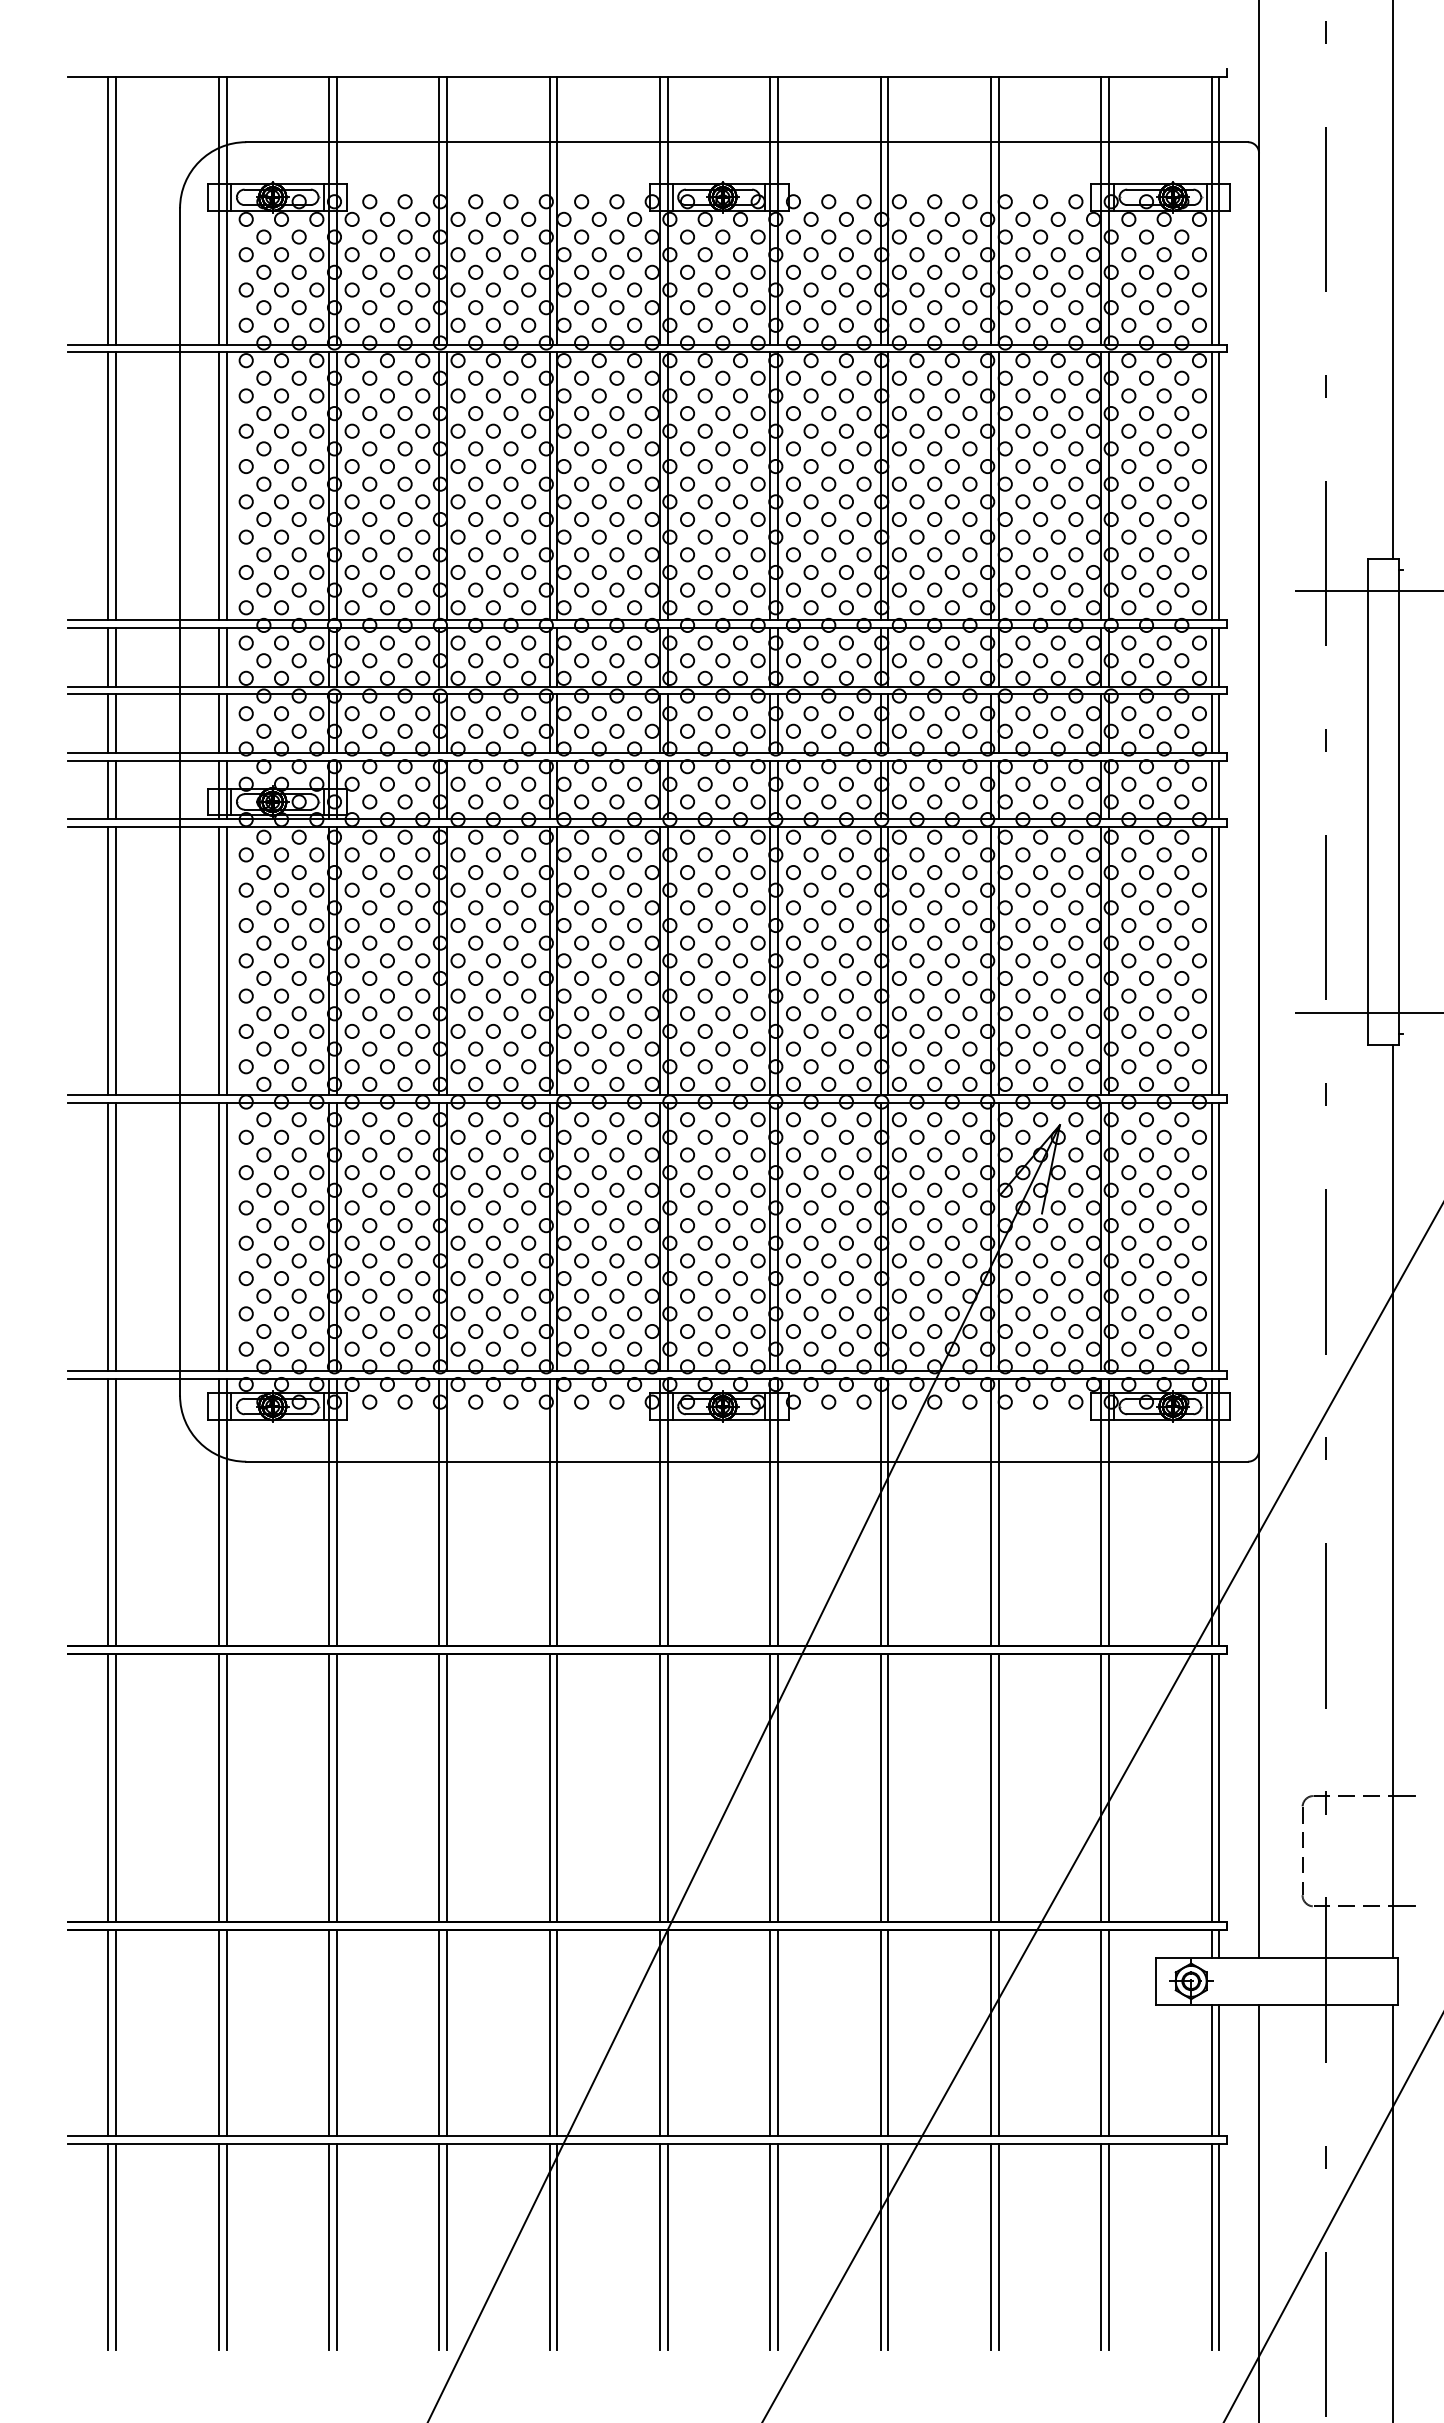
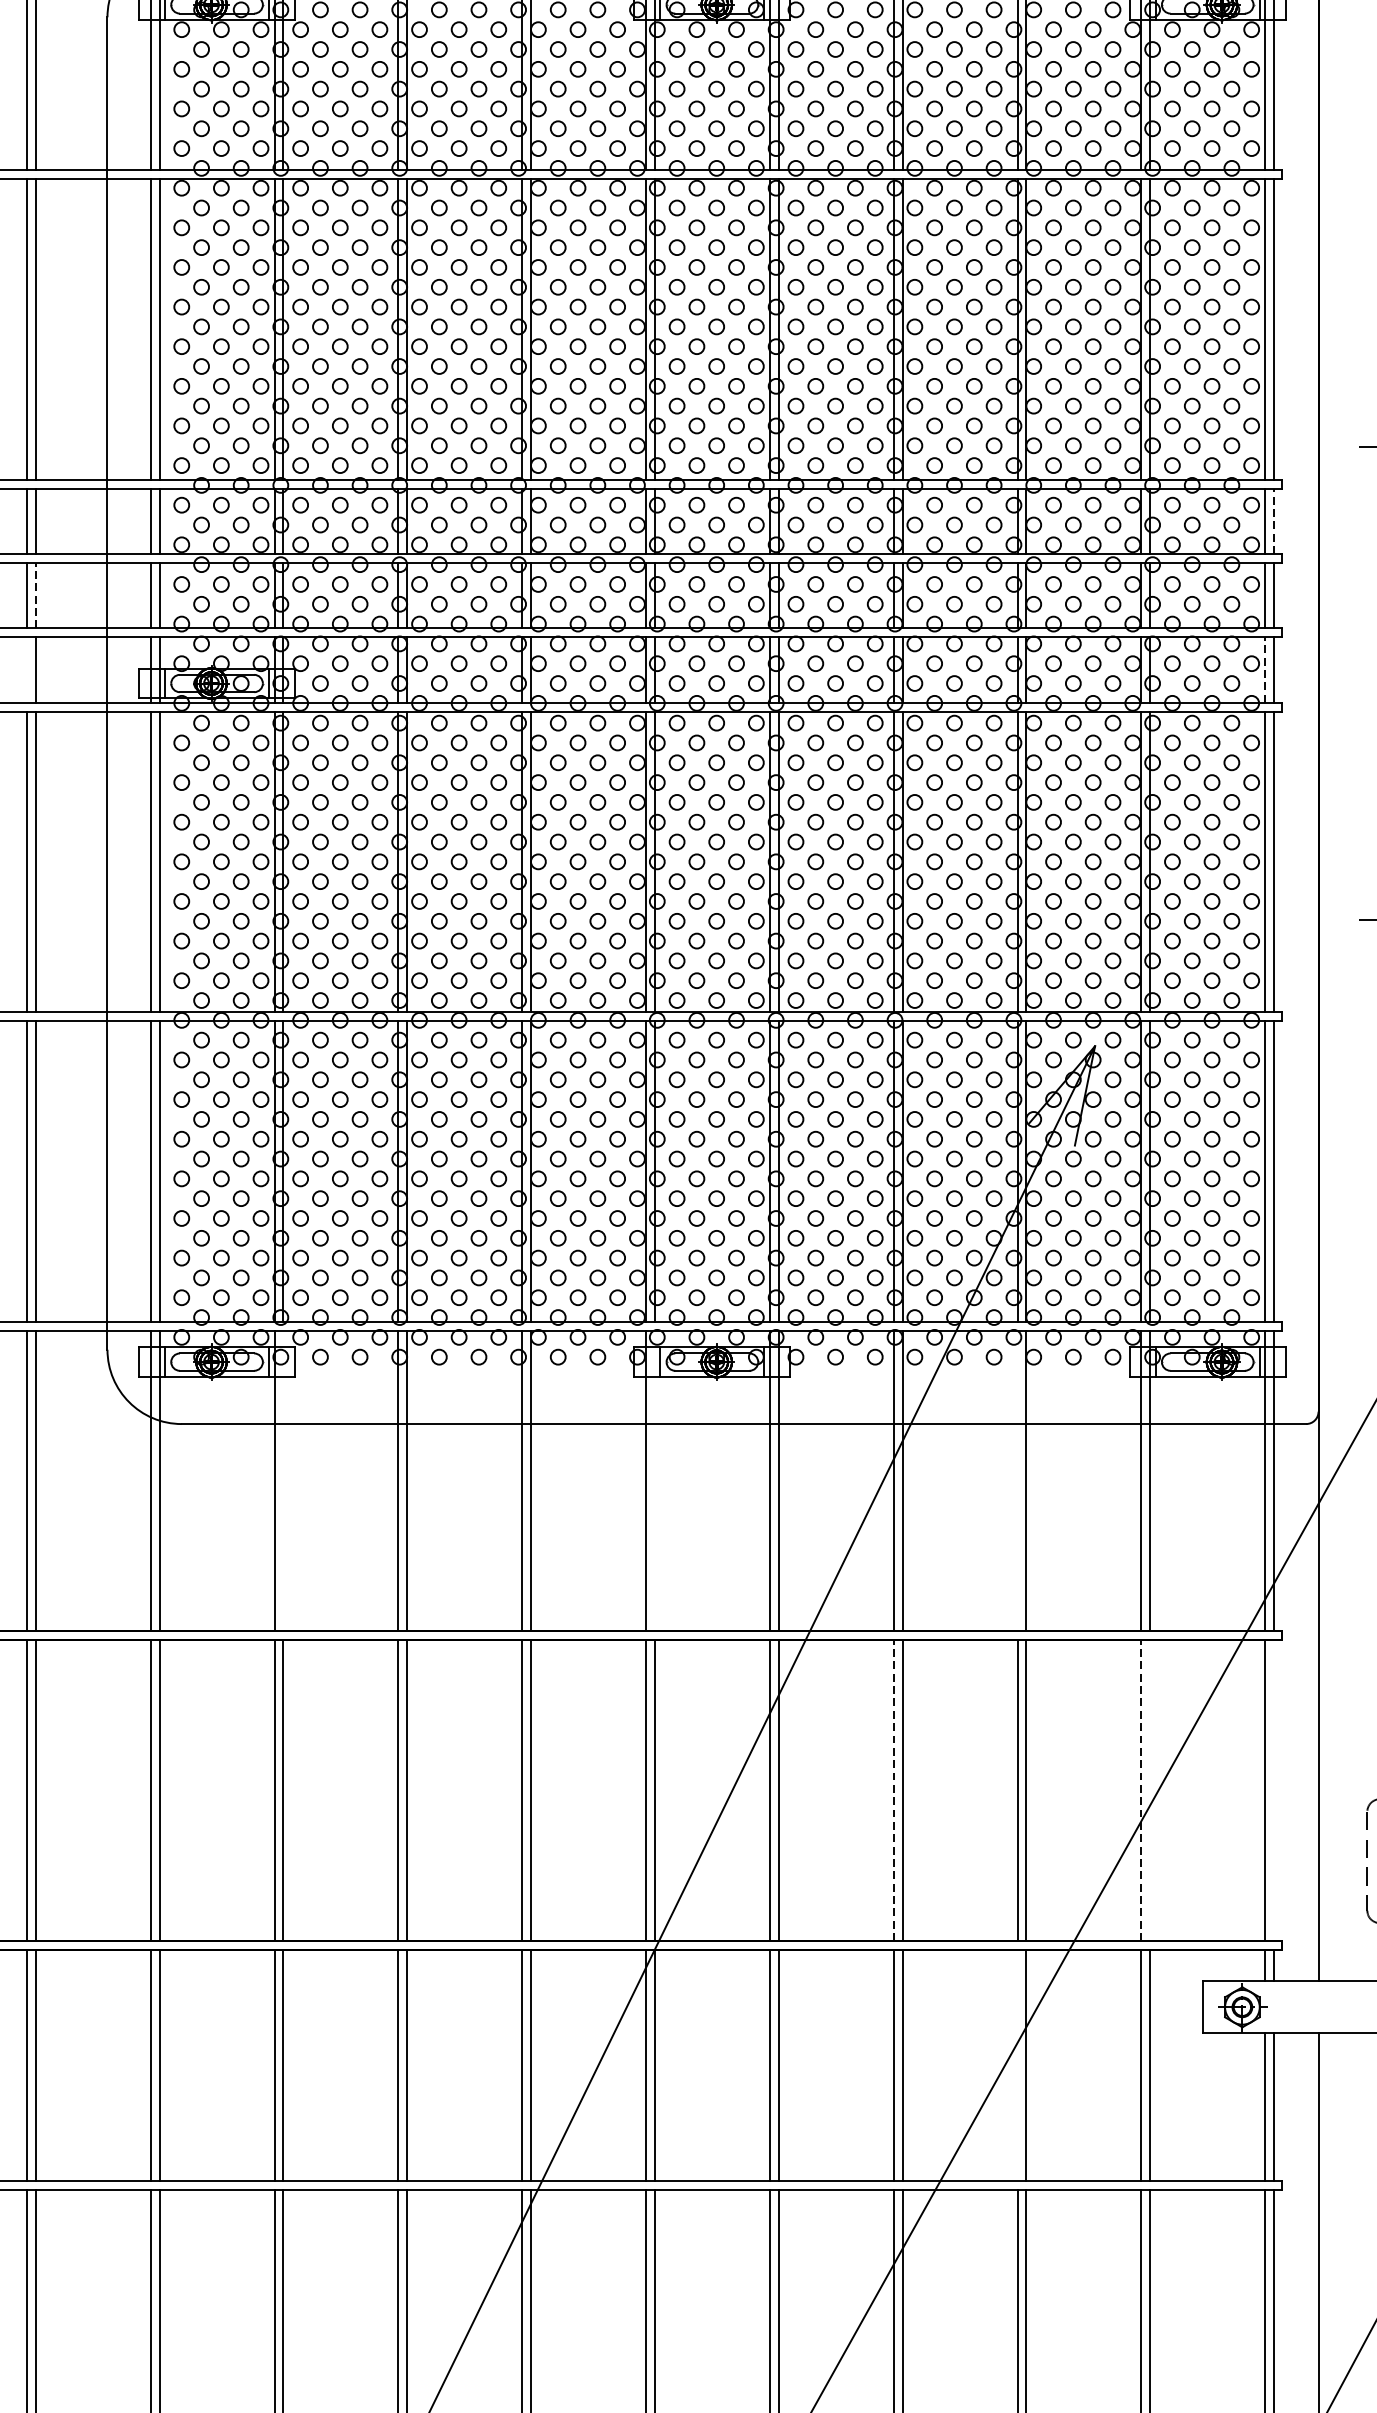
line: (1219, 656) -> (1274, 520), solid -> dashed
line: (116, 723) -> (36, 595), solid -> dashed
line: (108, 789) -> (27, 669), removed
line: (1211, 789) -> (1265, 669), solid -> dashed
line: (336, 1512) -> (283, 1481), removed
line: (667, 1512) -> (654, 1481), removed
line: (990, 1512) -> (1017, 1481), removed
line: (880, 1788) -> (893, 1790), solid -> dashed
line: (1101, 1788) -> (1141, 1790), solid -> dashed
line: (1109, 1788) -> (1150, 1790), removed
line: (1219, 1788) -> (1274, 1790), removed
line: (990, 2033) -> (1017, 2065), removed

